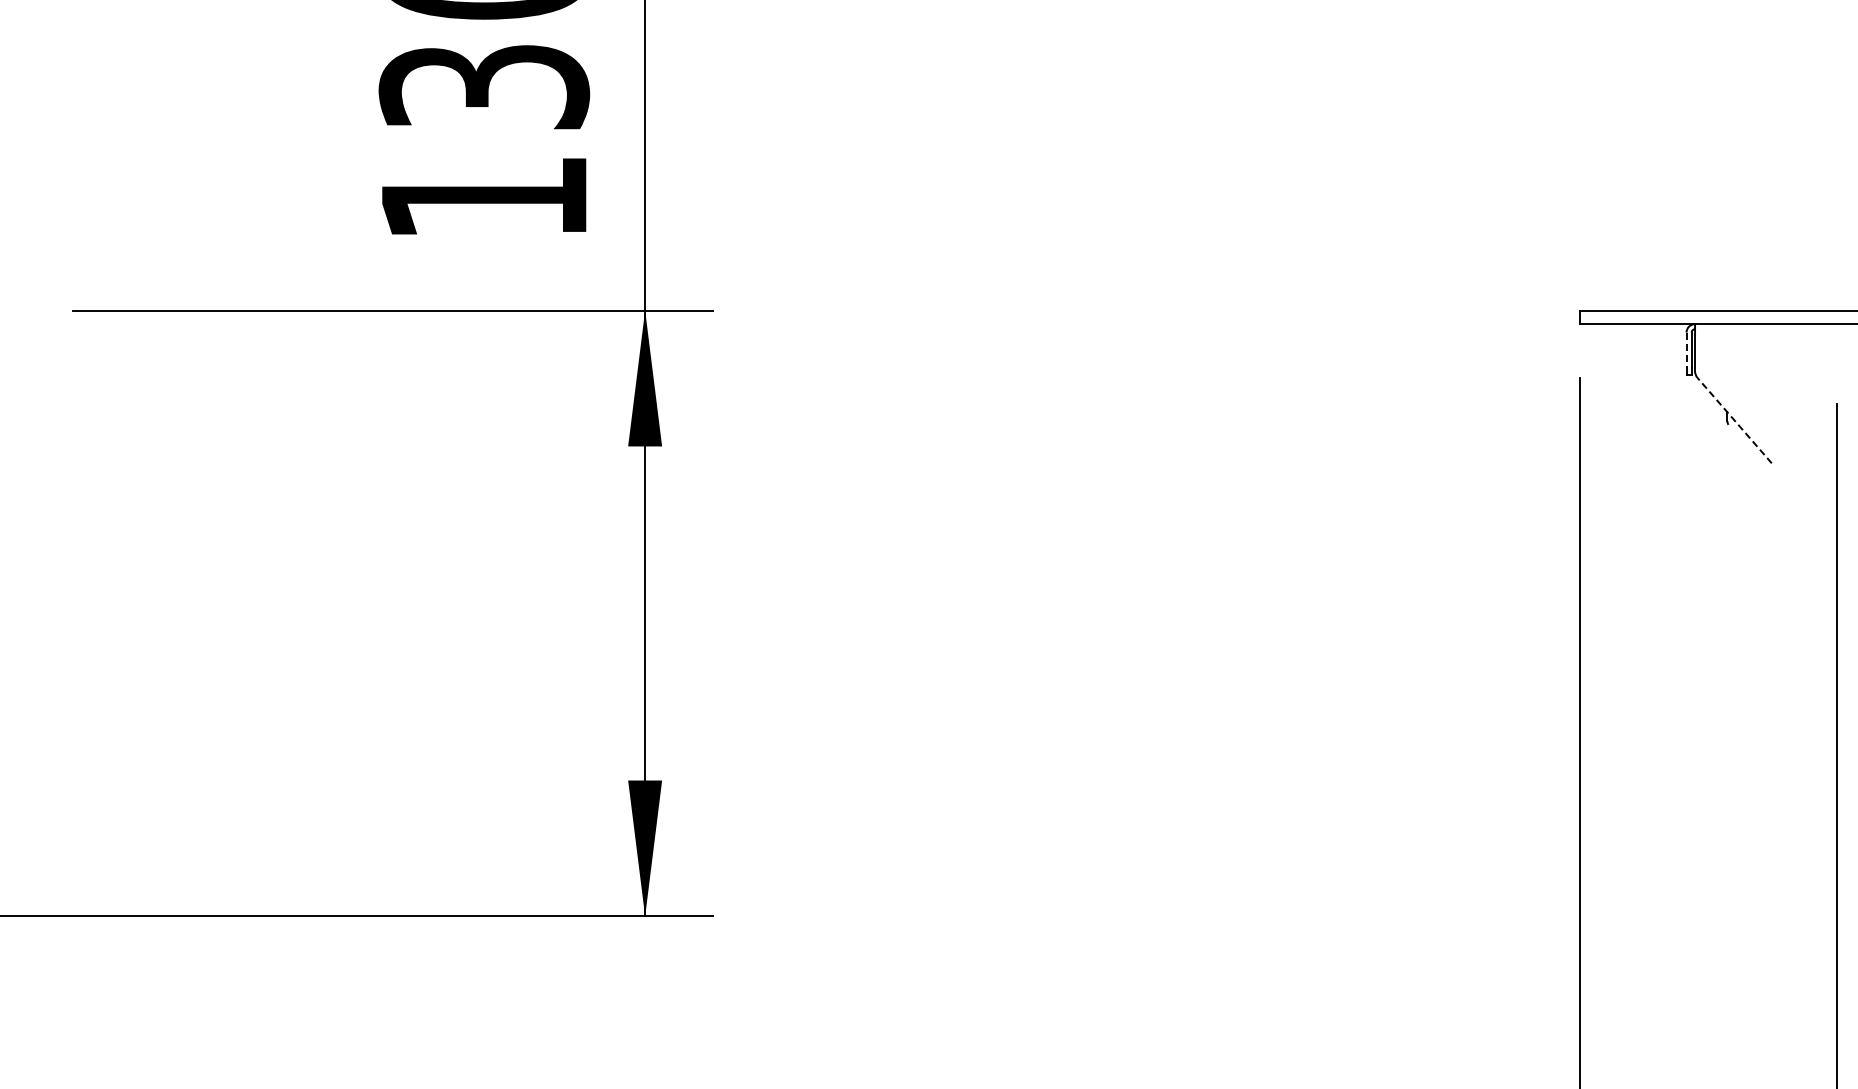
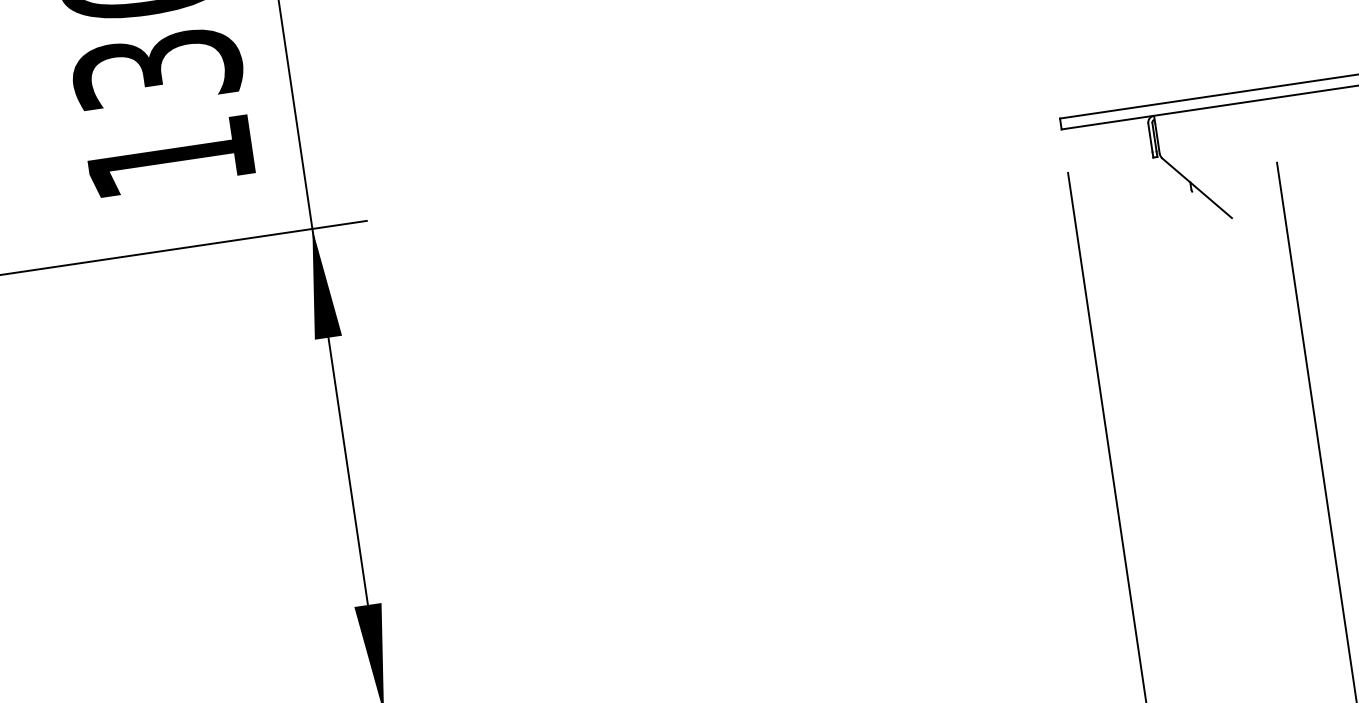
line: (1686, 350) -> (1150, 137), dashed -> solid
line: (1734, 420) -> (1197, 188), dashed -> solid

